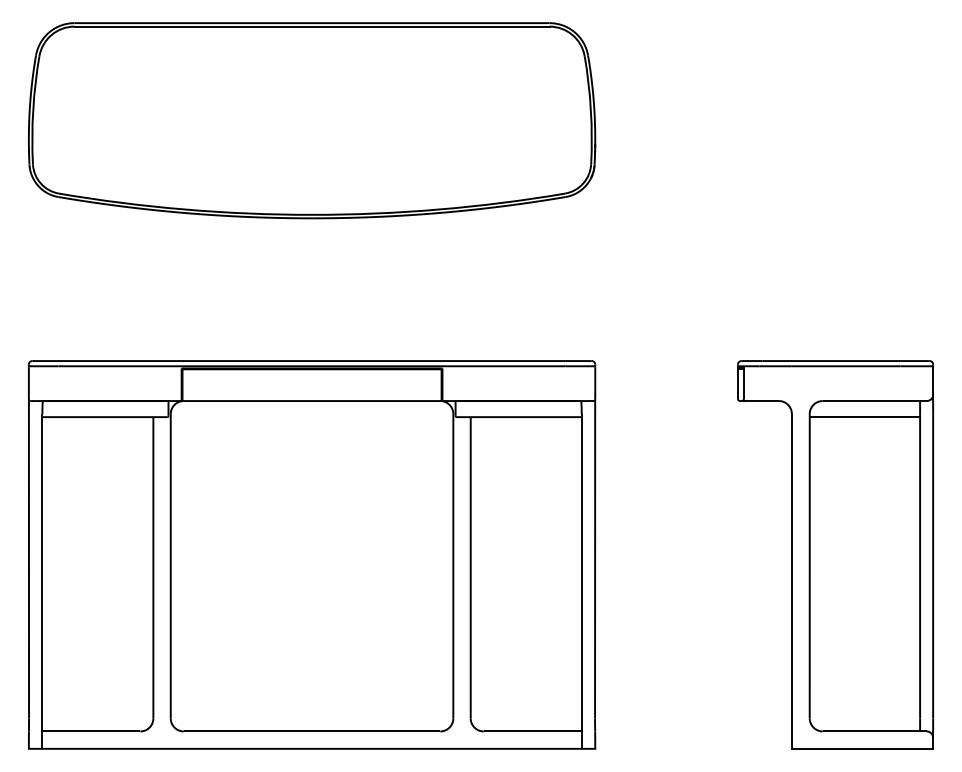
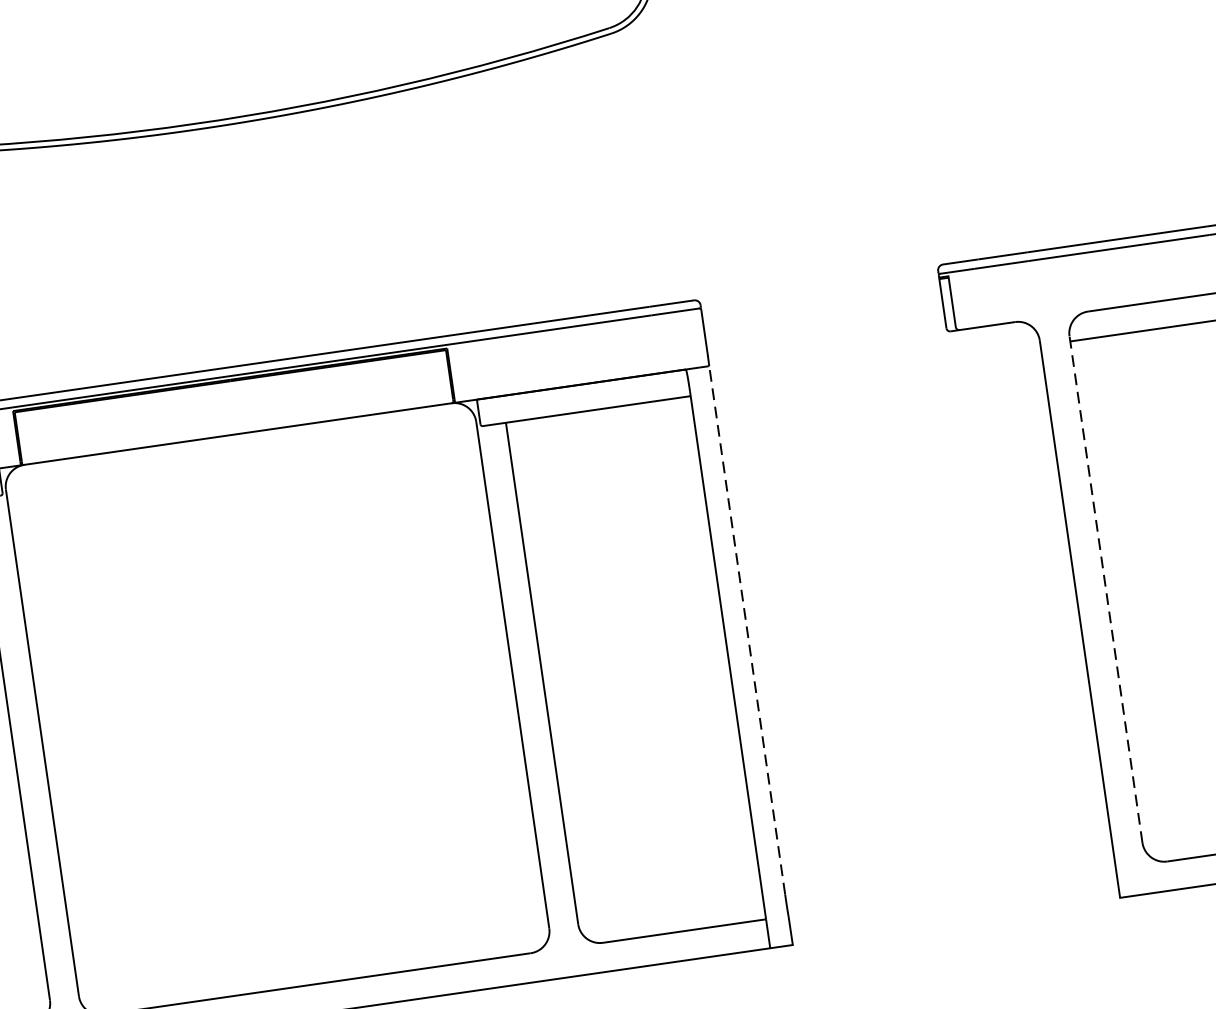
line: (595, 559) -> (747, 629), solid -> dashed
line: (809, 565) -> (1105, 588), solid -> dashed

